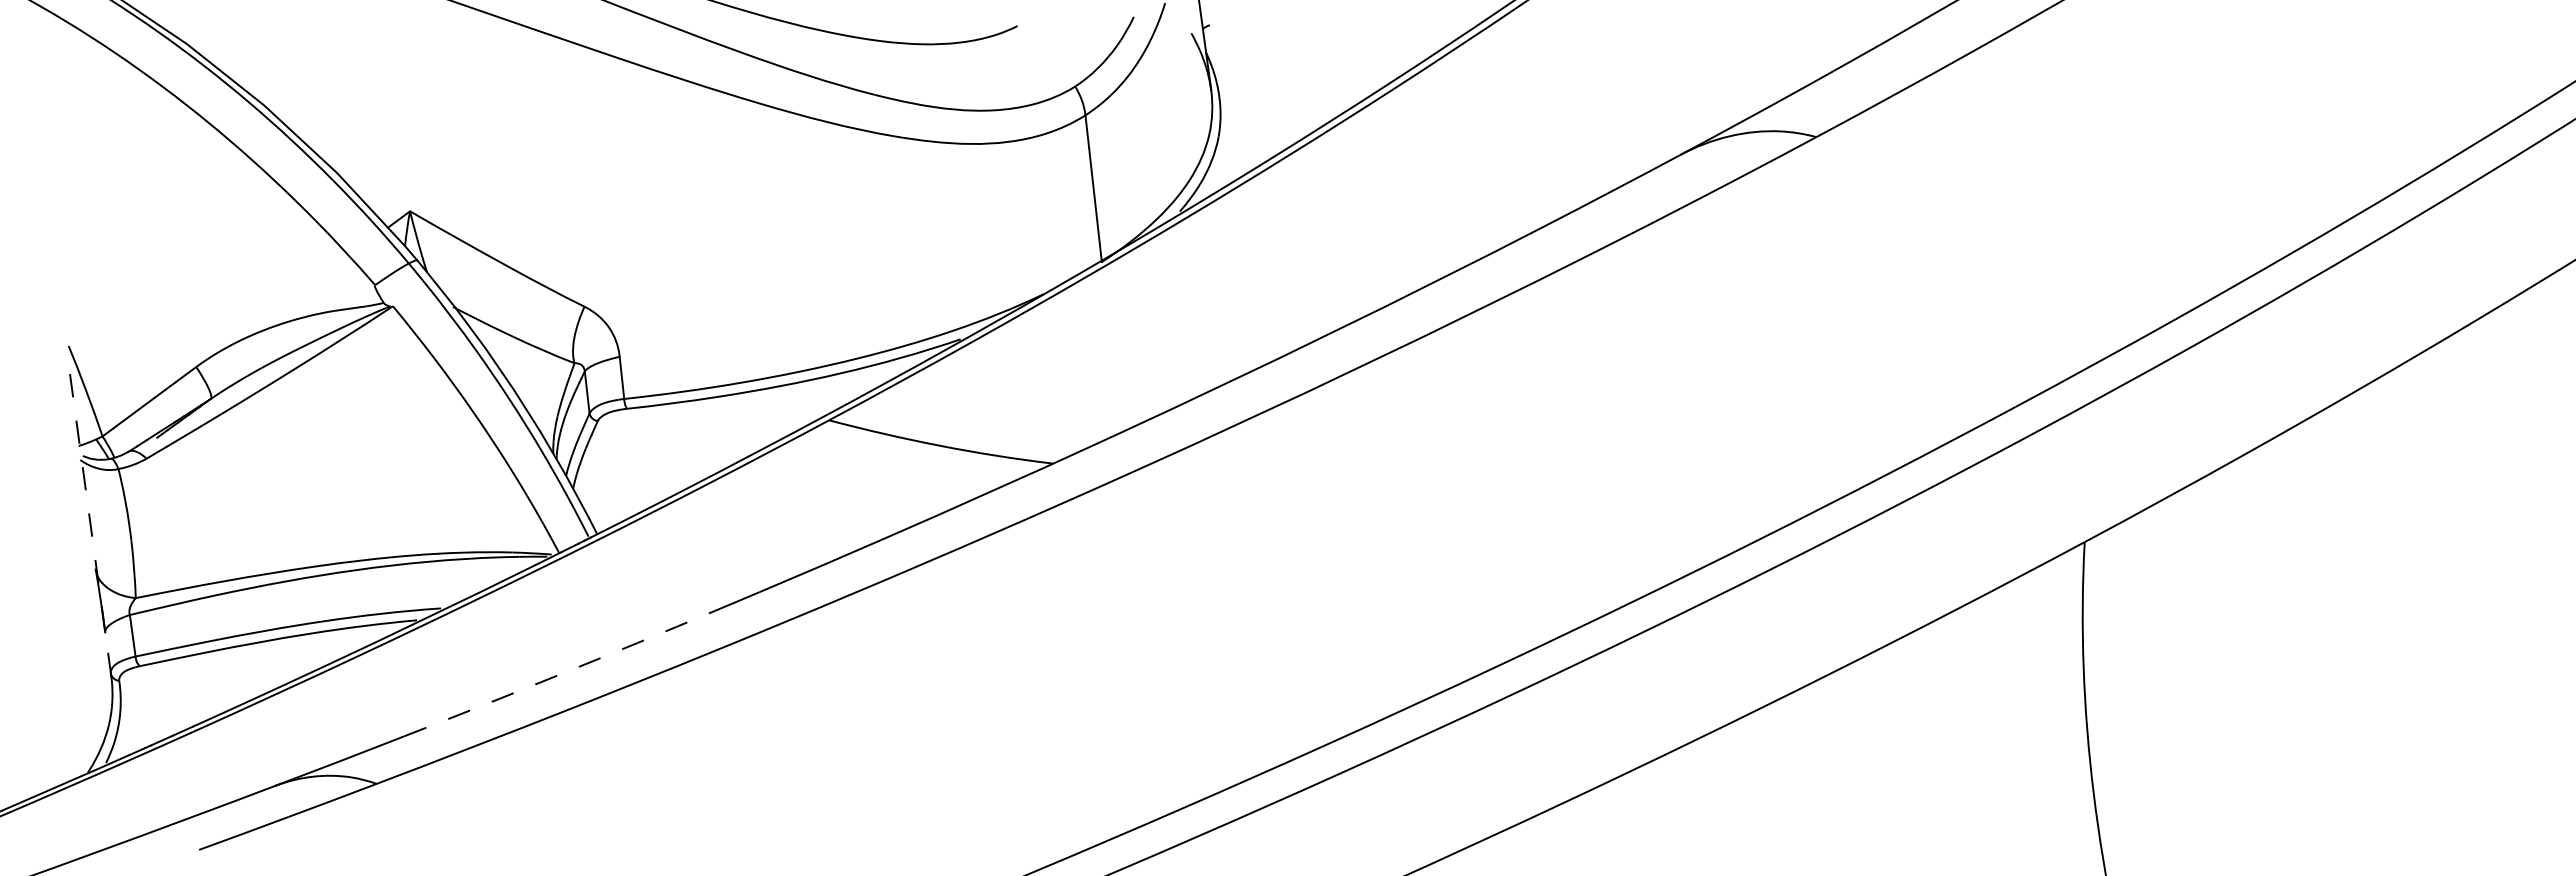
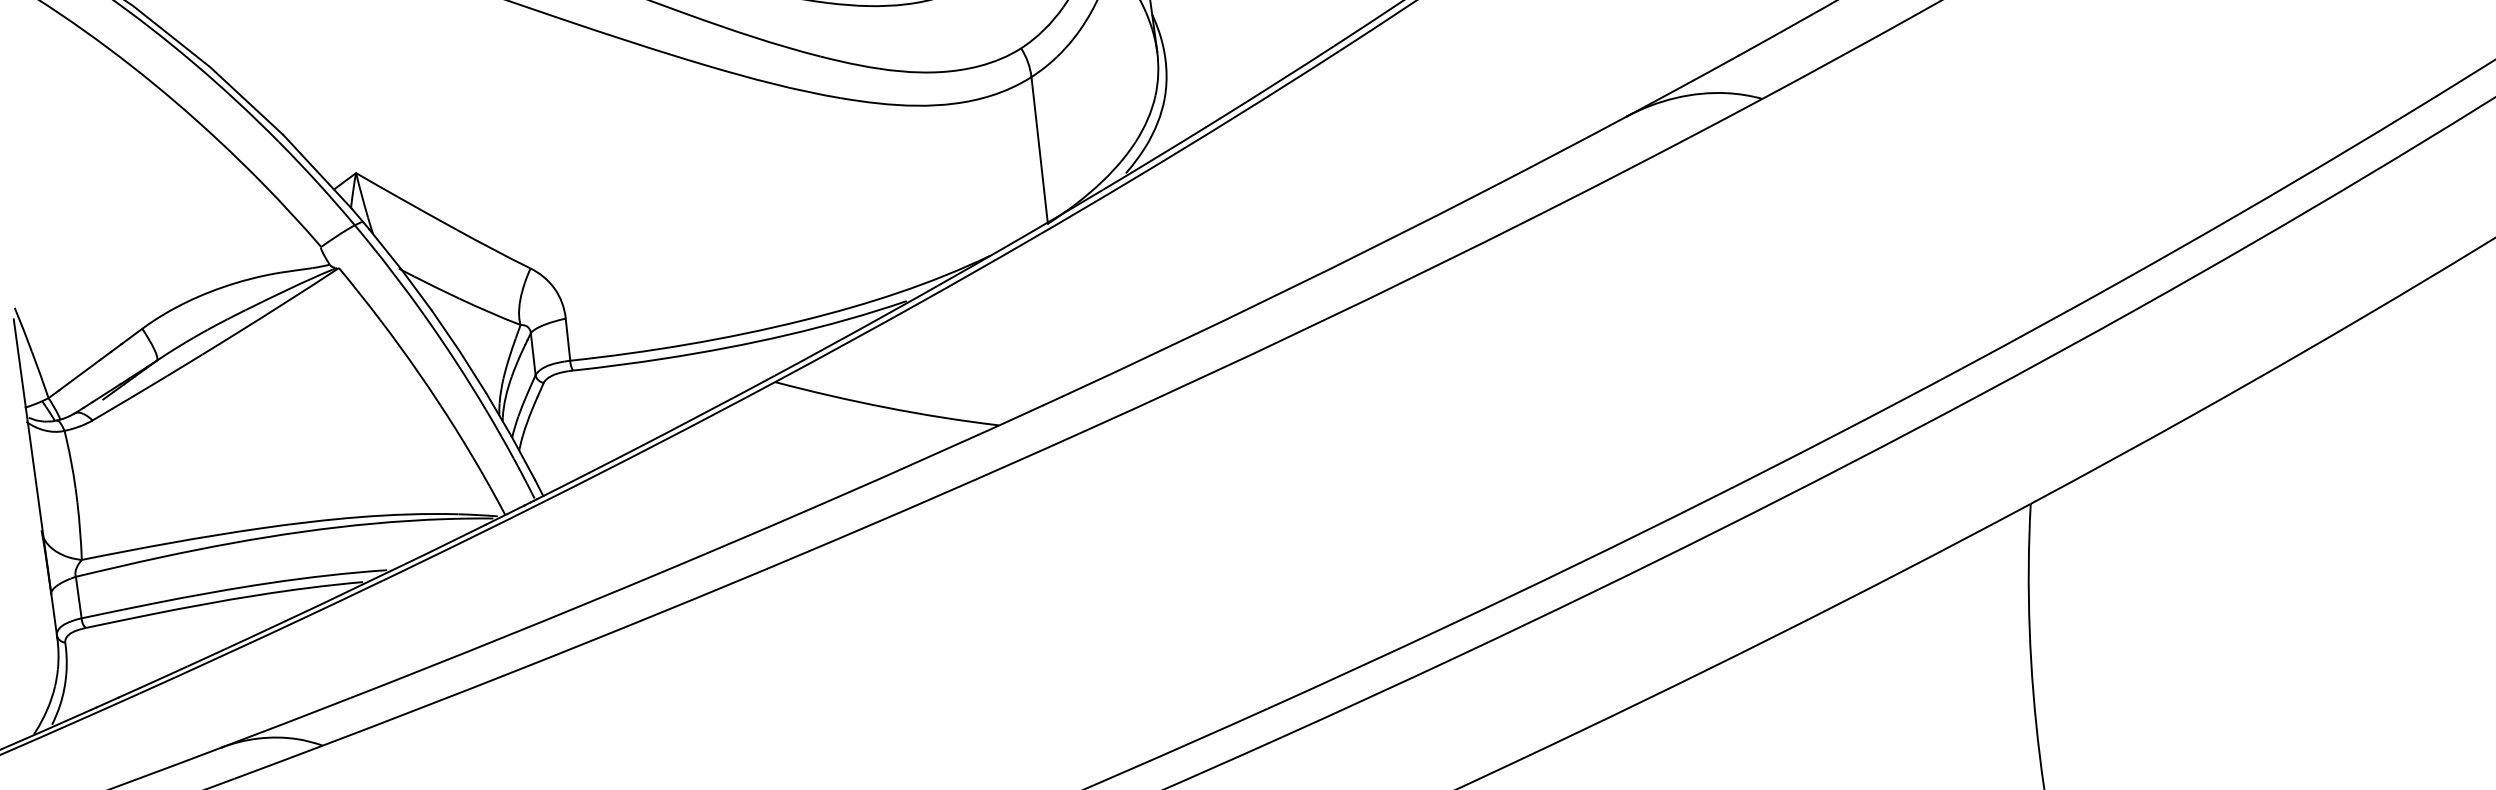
line: (89, 516) -> (35, 478), dashed -> solid
arc: (560, 674) -> (506, 636), dashed -> solid

